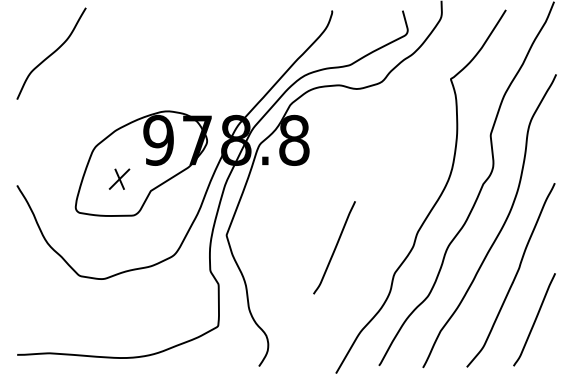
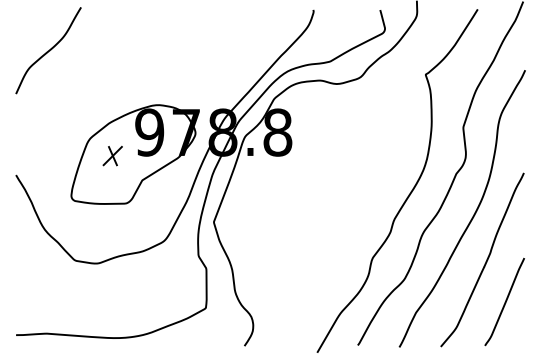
part: (119, 178) -> (112, 155), moved
curve: (334, 247) -> (315, 233), removed

